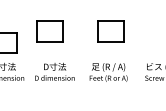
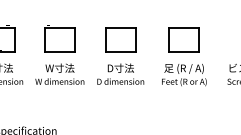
part: (49, 30) -> (120, 39), moved
part: (110, 30) -> (183, 39), moved

